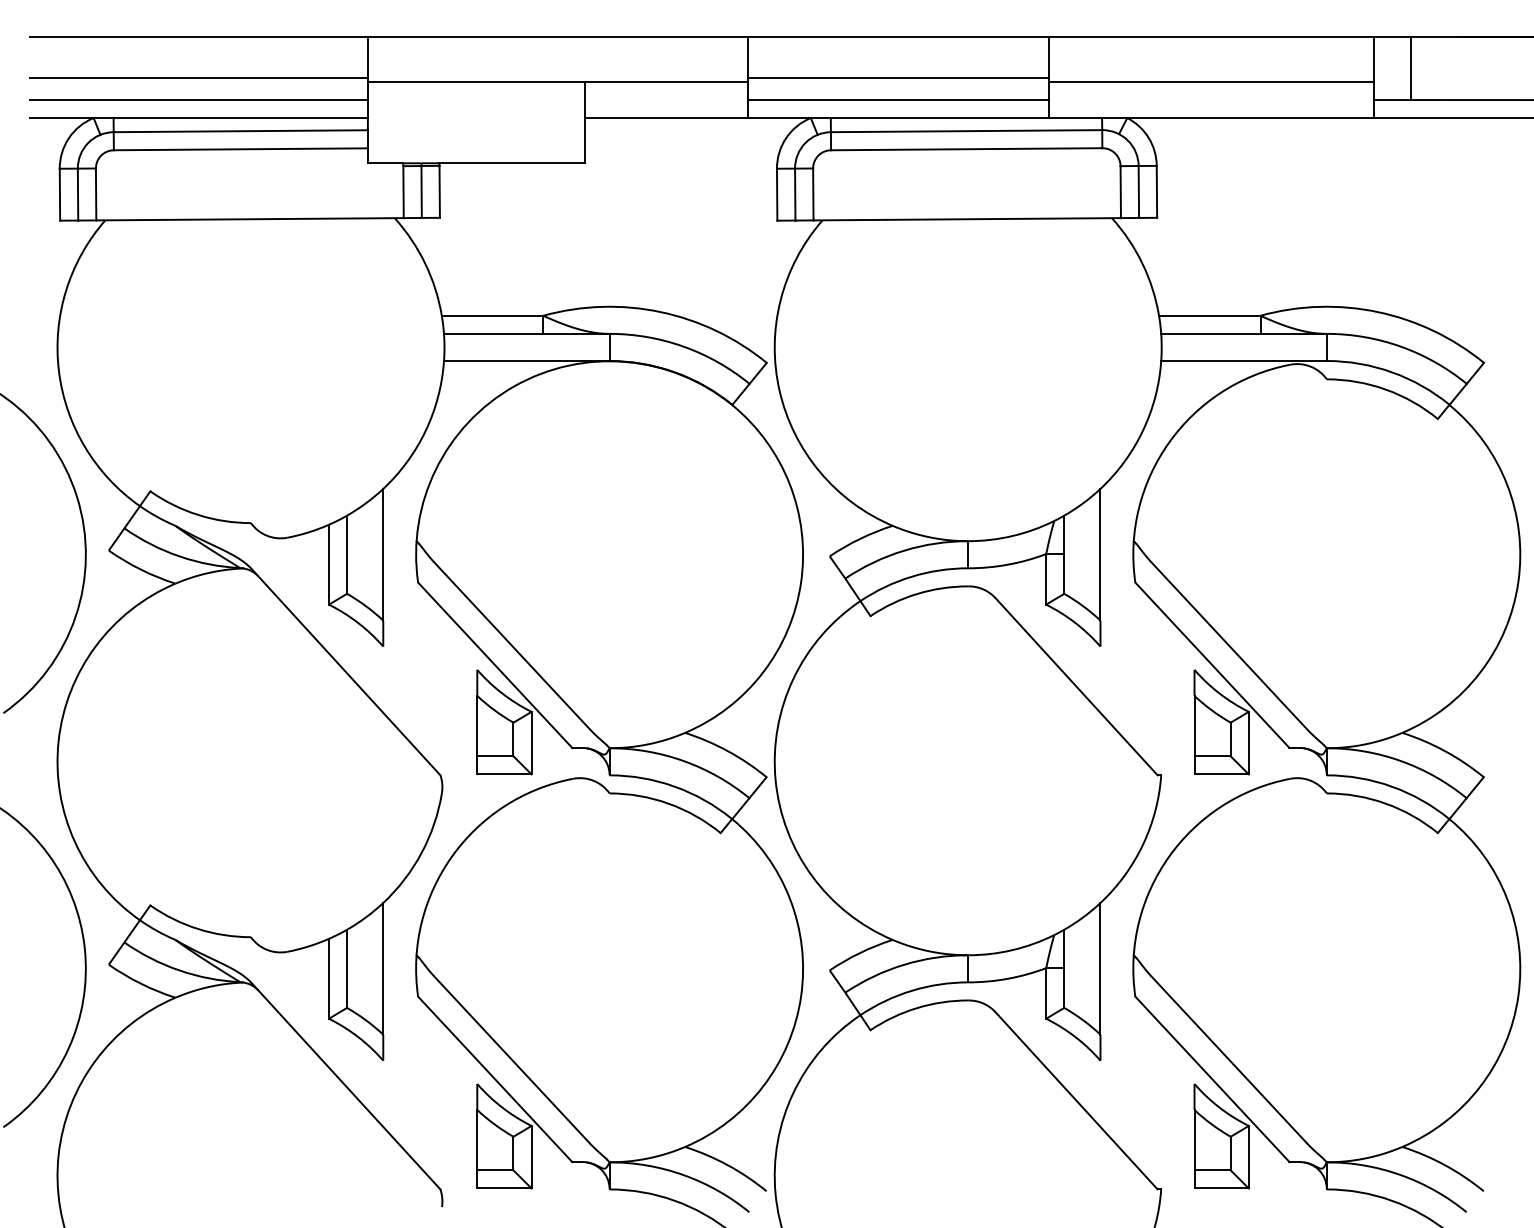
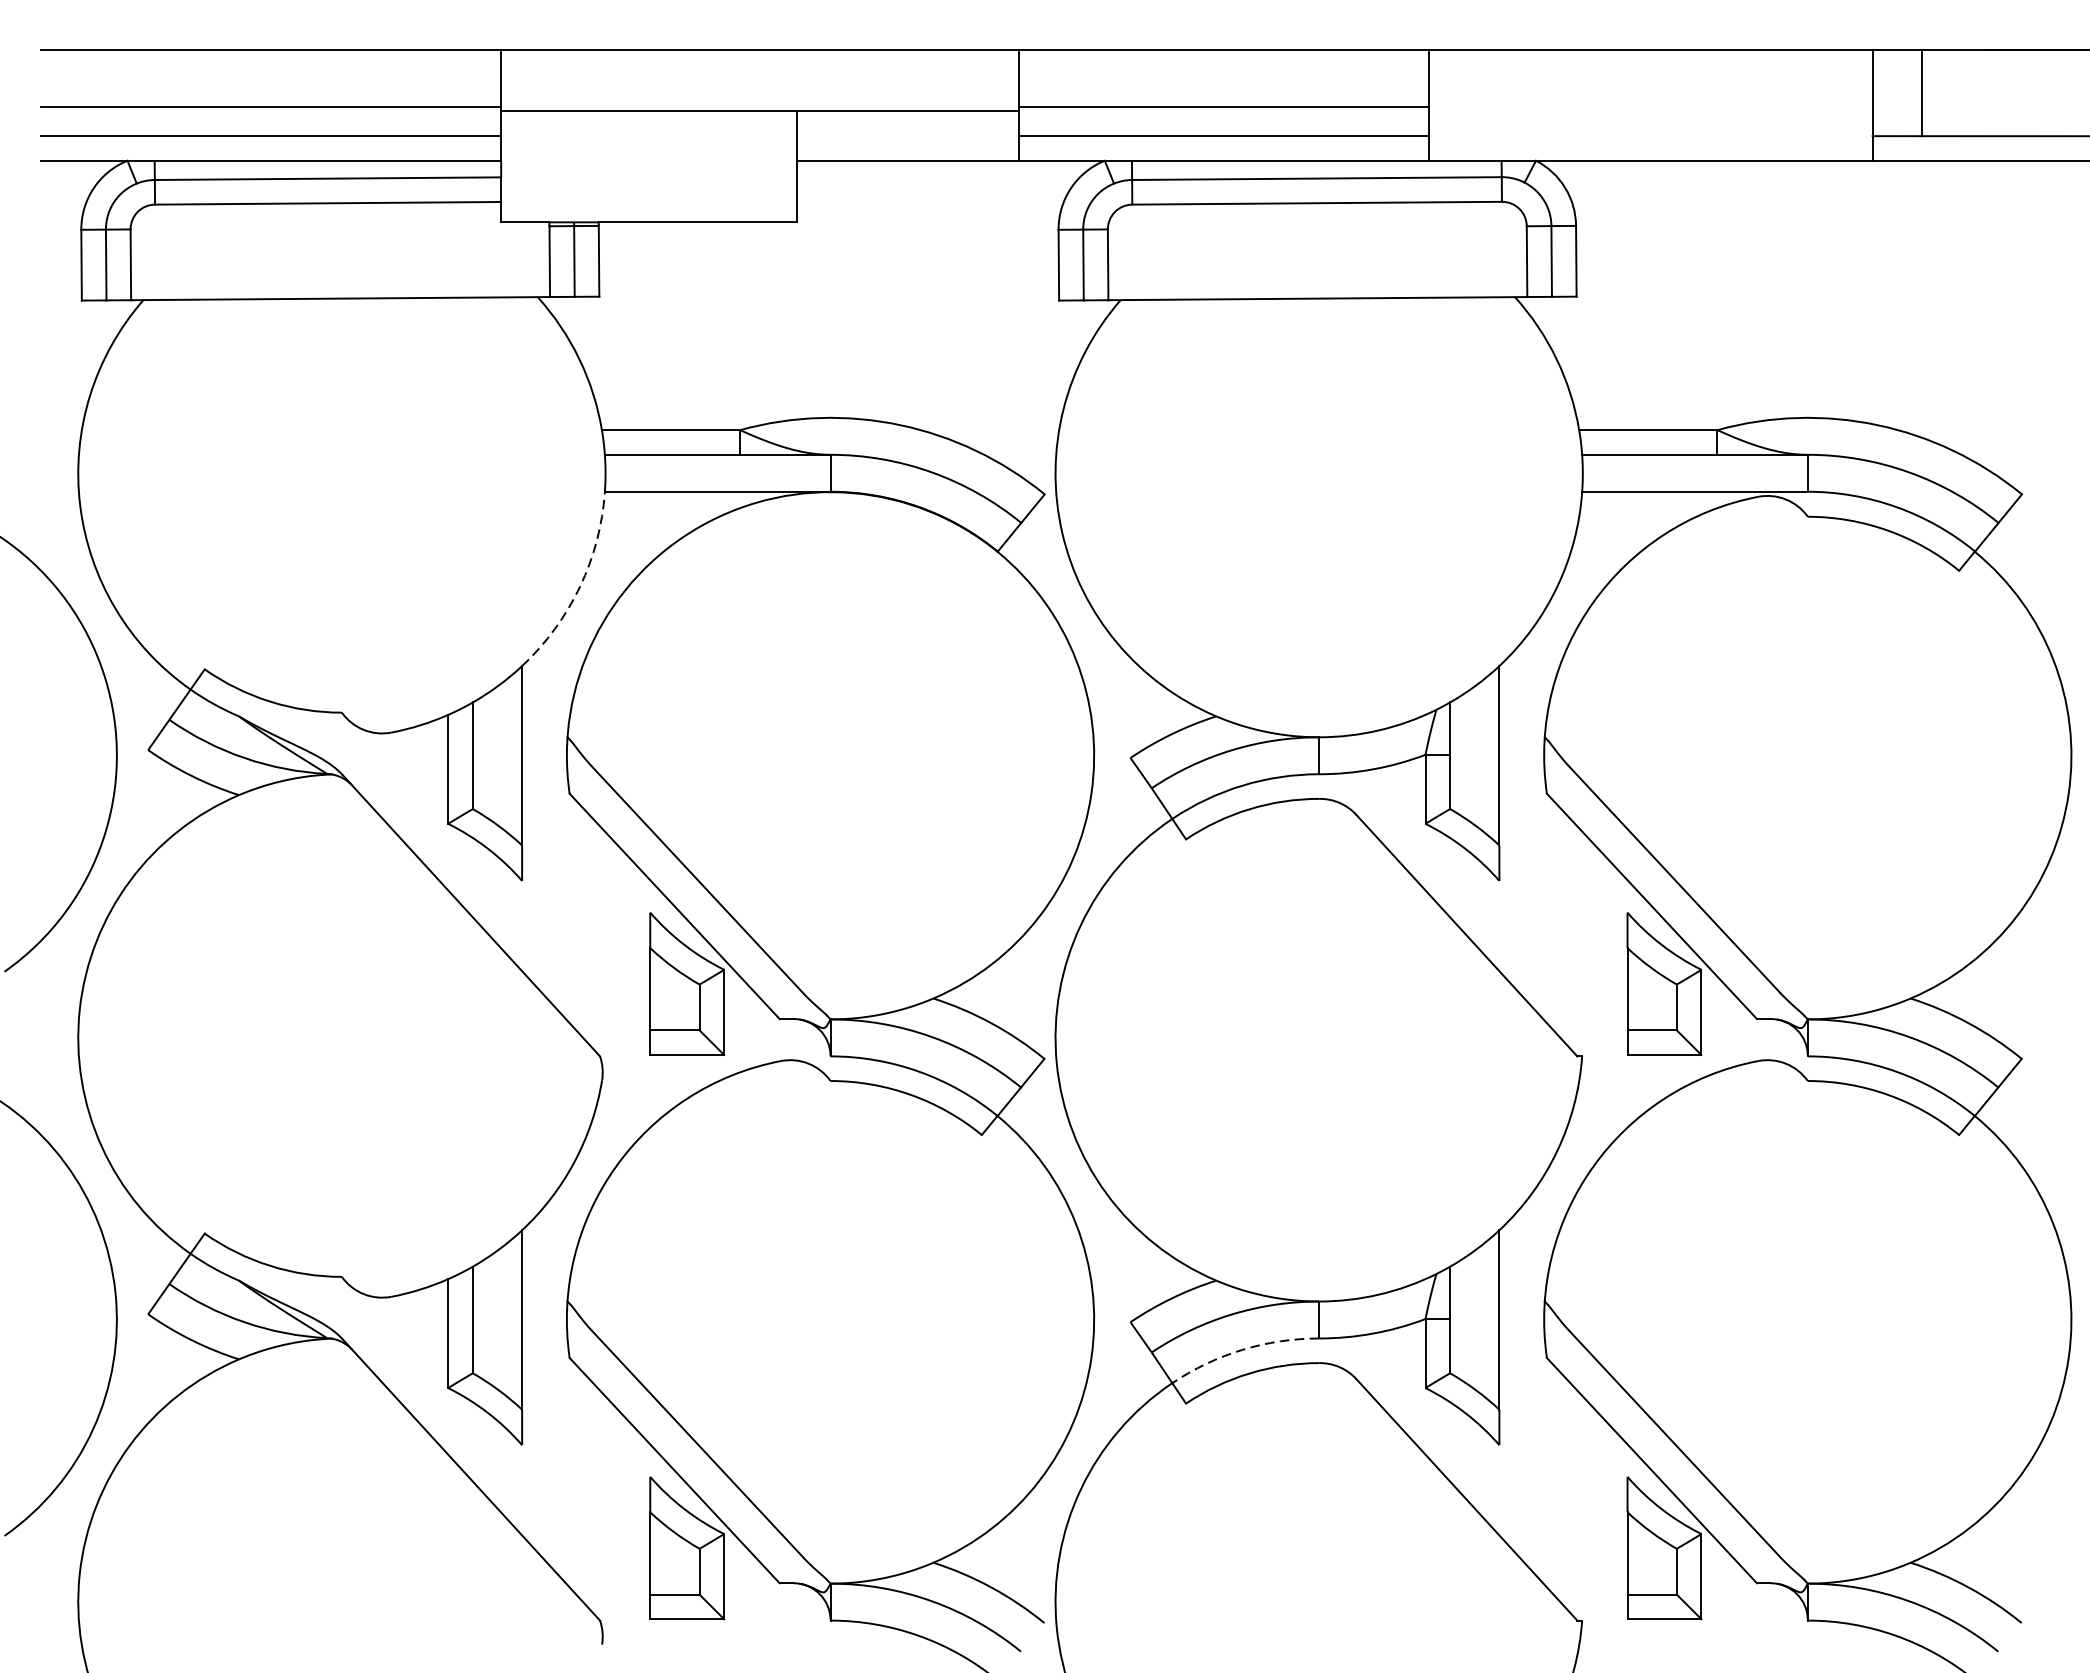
line: (1211, 81) -> (1650, 110), removed
arc: (425, 430) -> (579, 586), solid -> dashed
arc: (911, 990) -> (1241, 1349), solid -> dashed

